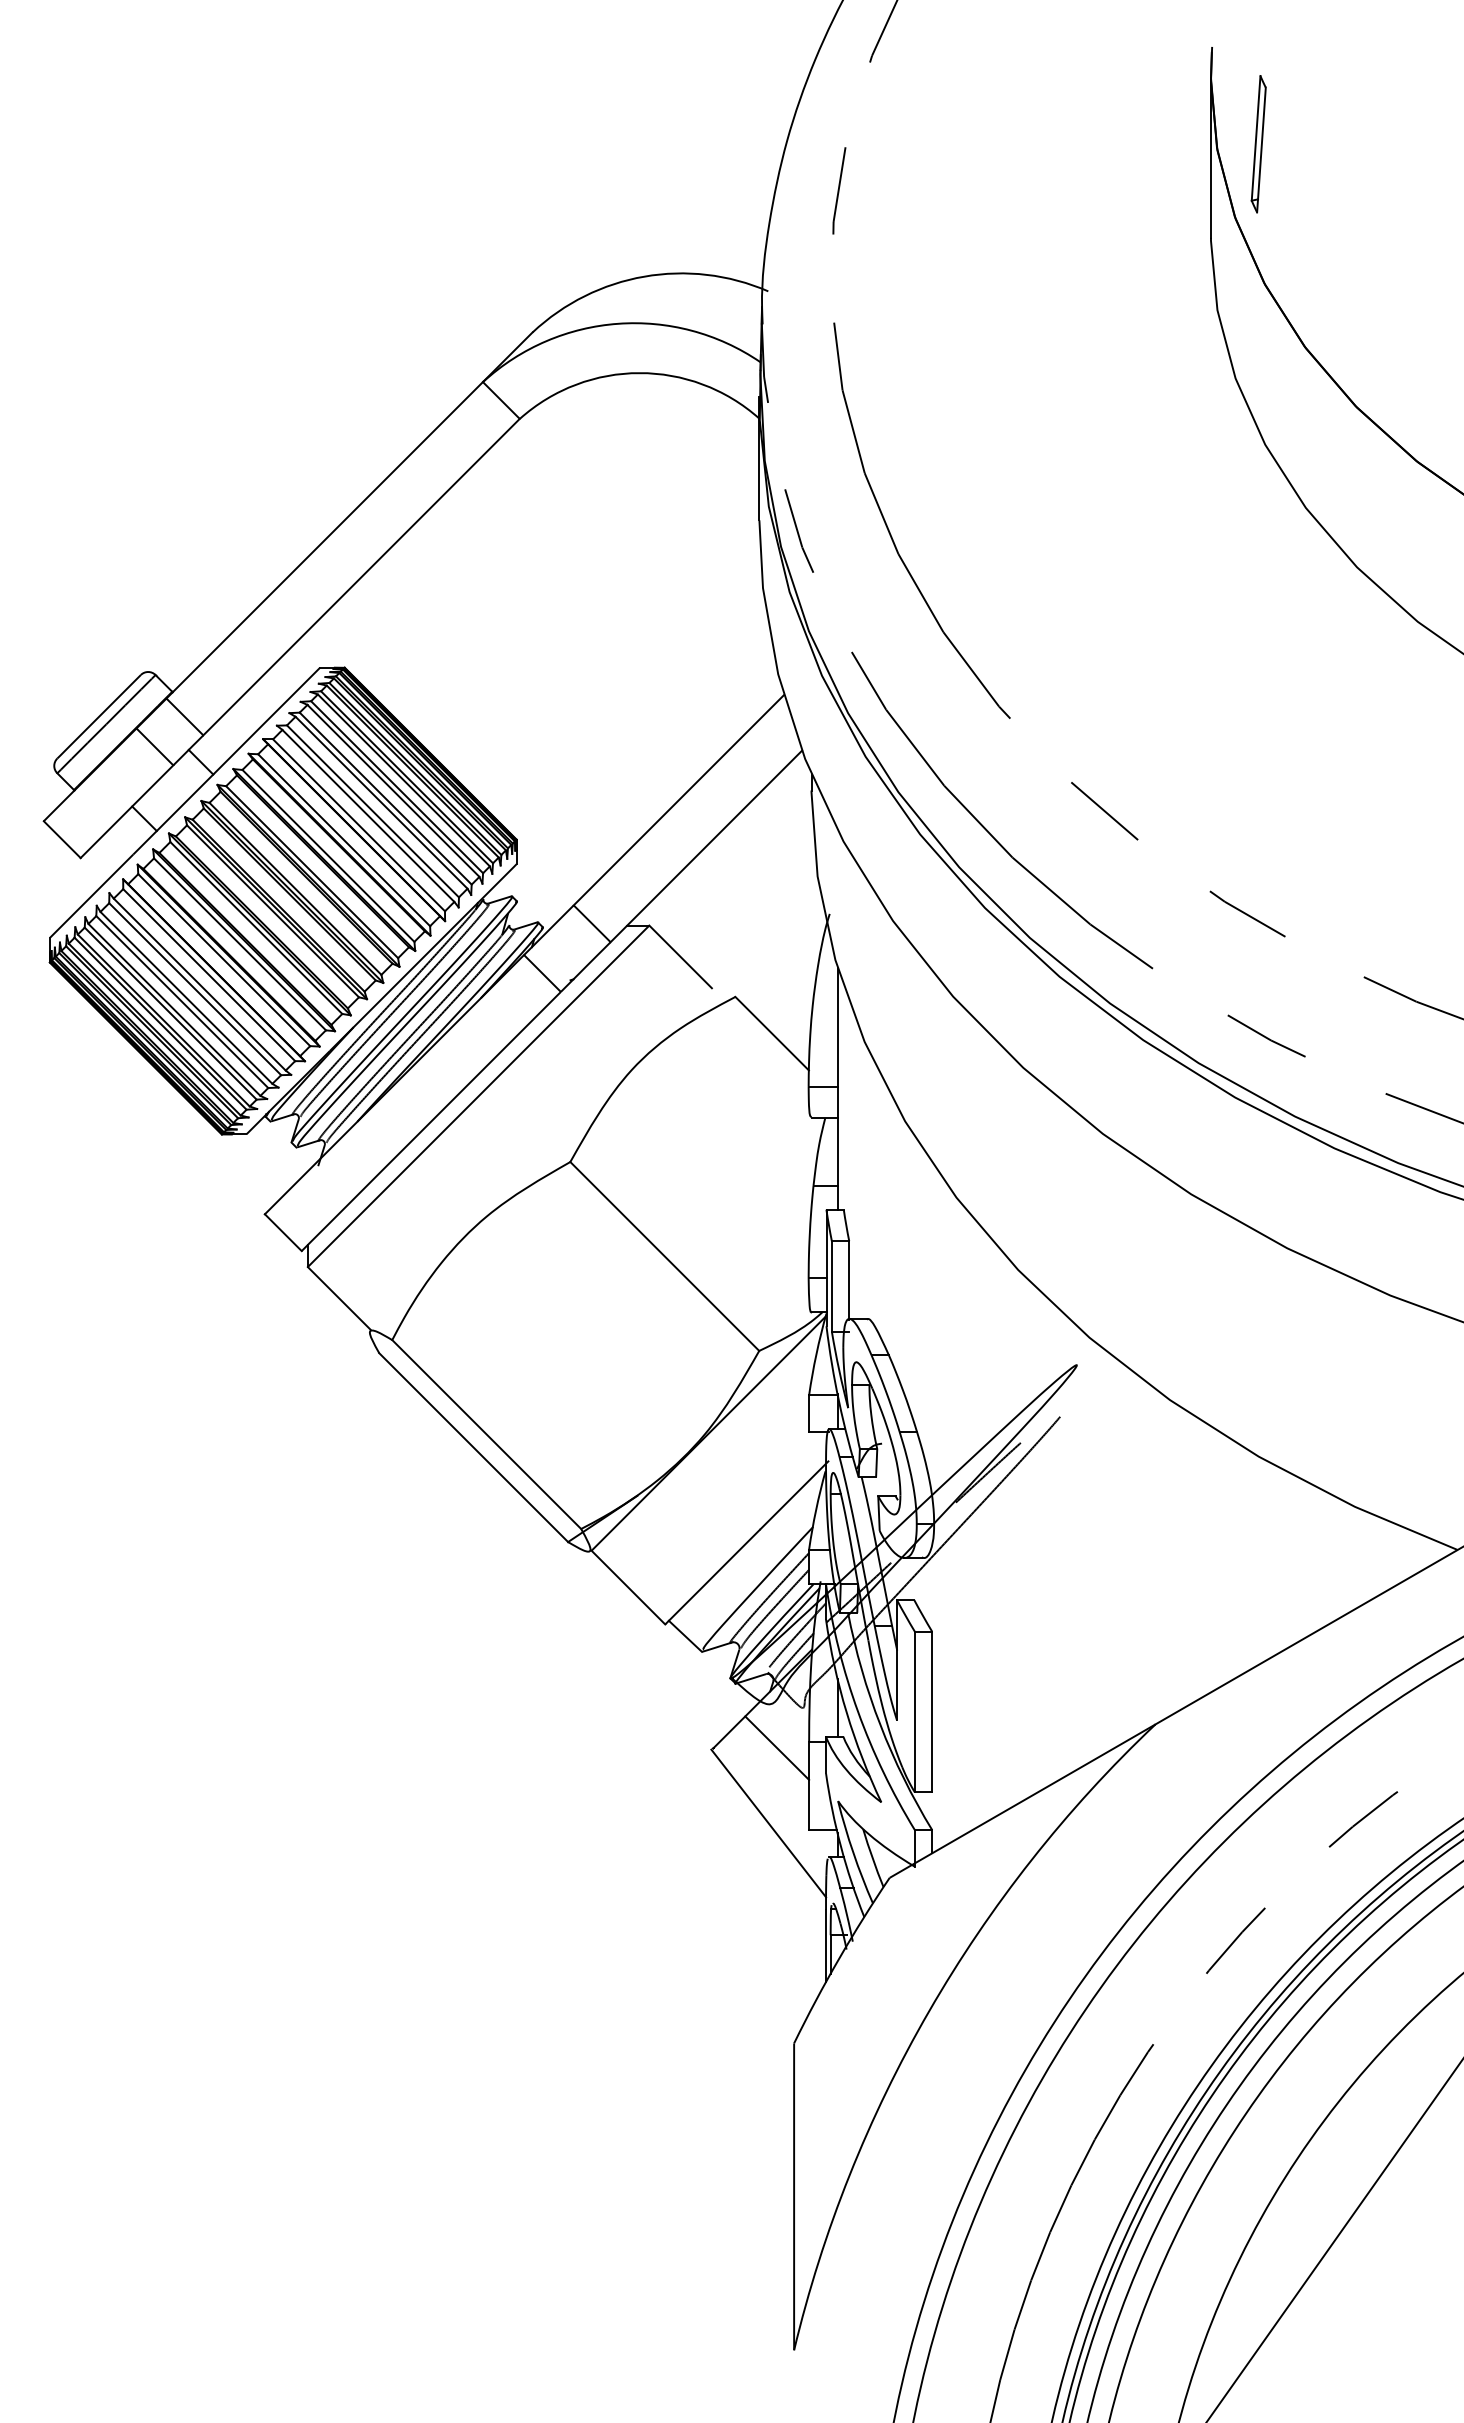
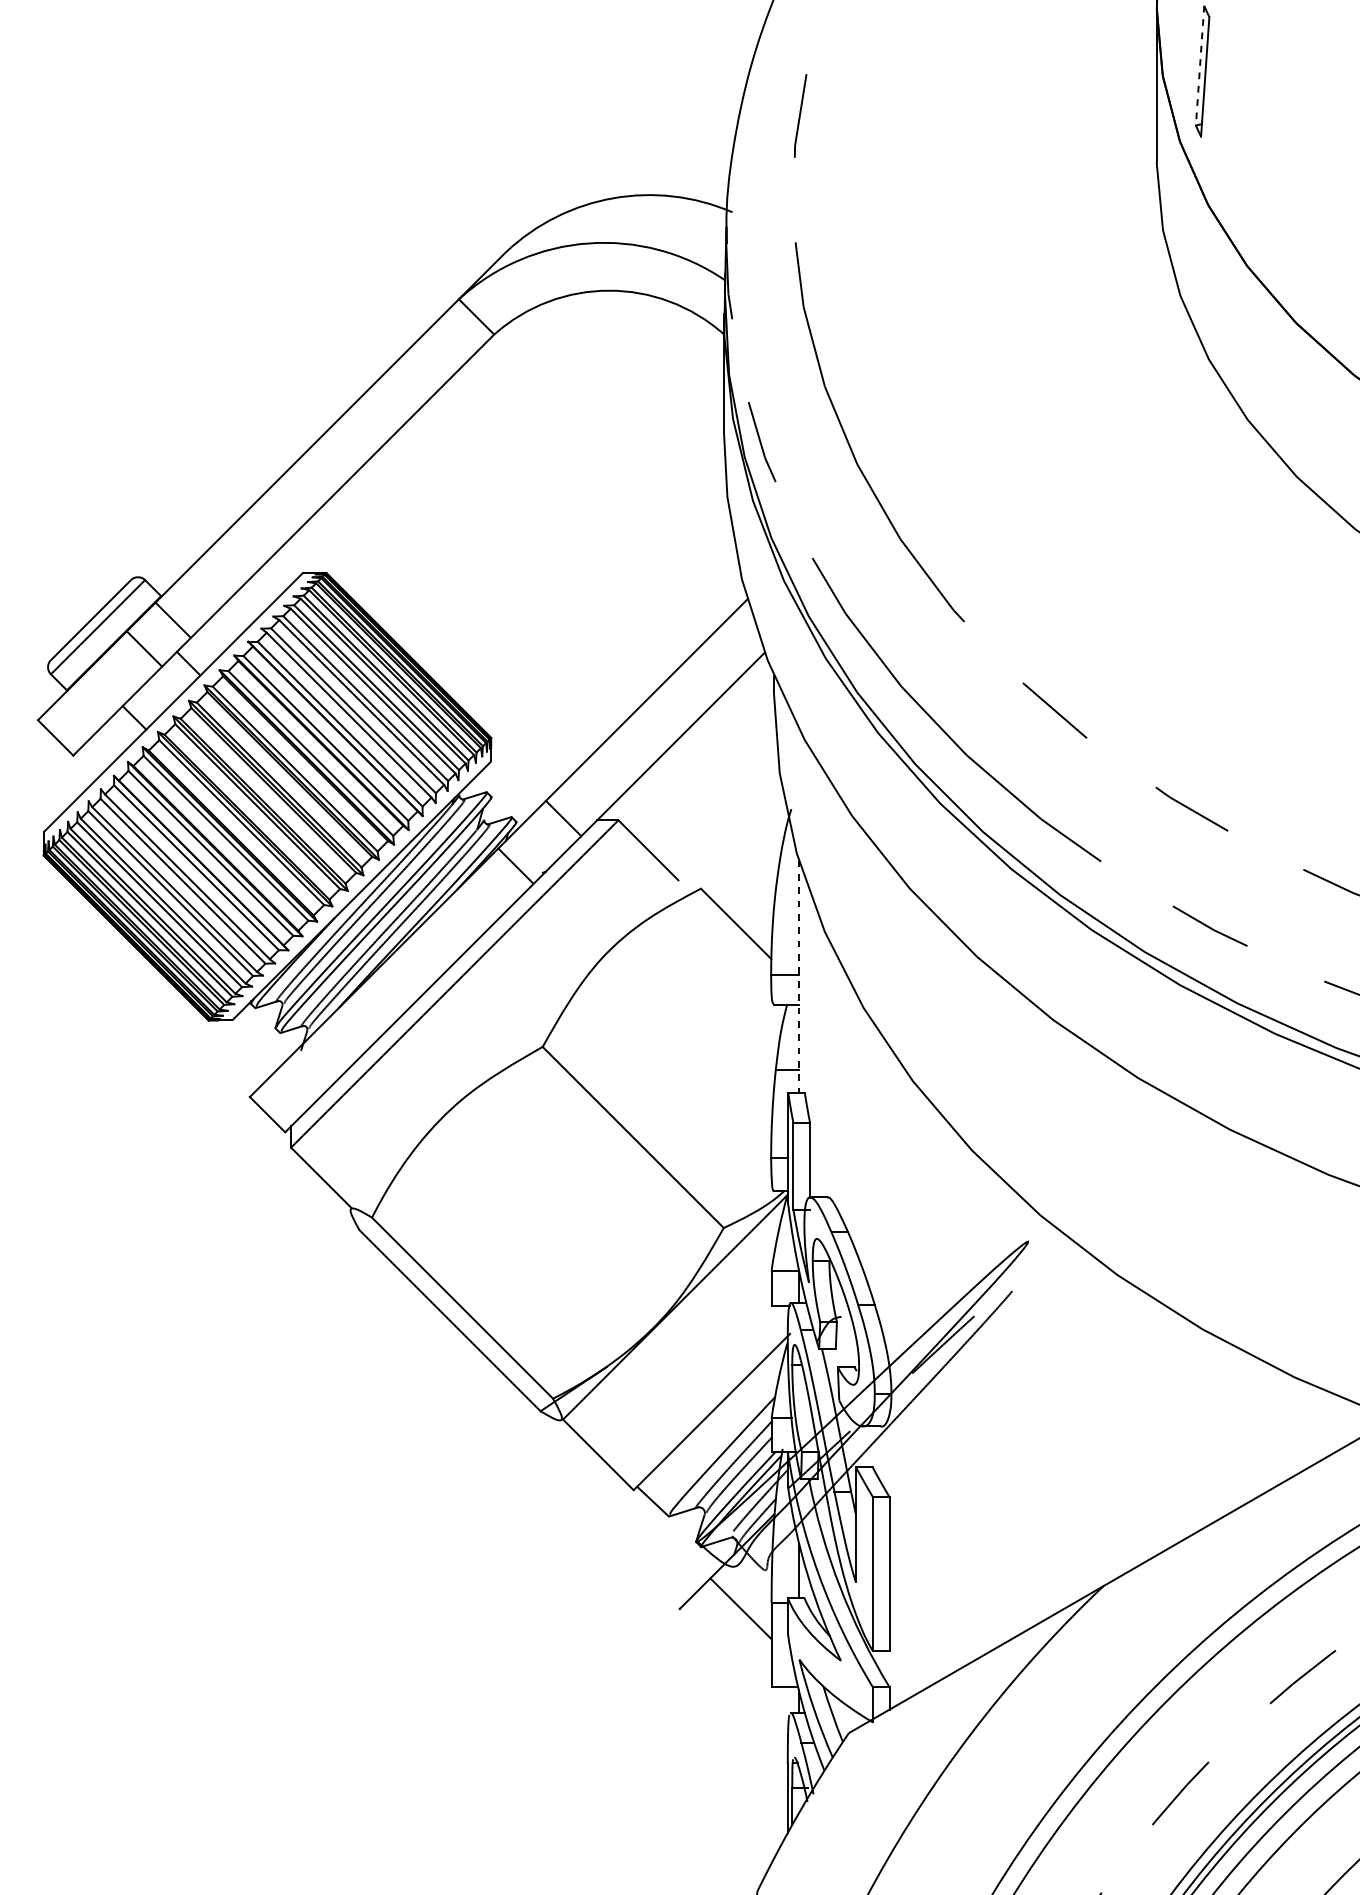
line: (1256, 138) -> (1200, 65), solid -> dashed
line: (837, 1089) -> (798, 977), solid -> dashed
line: (768, 1823) -> (732, 1681), removed

